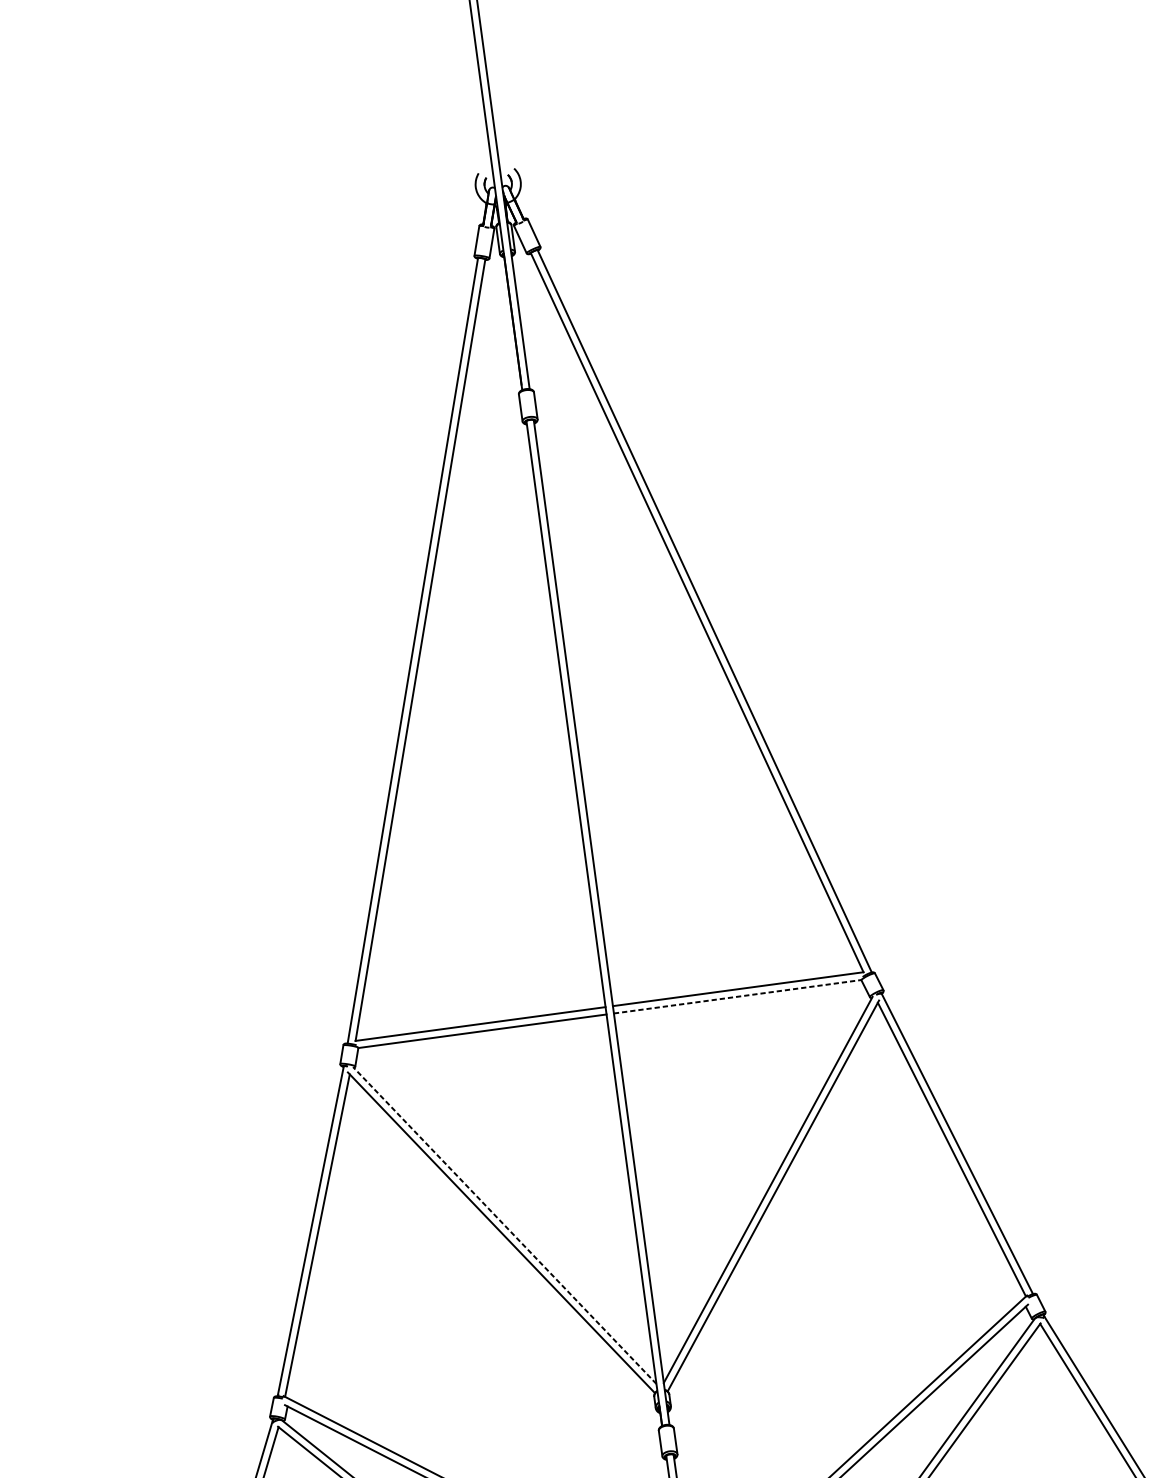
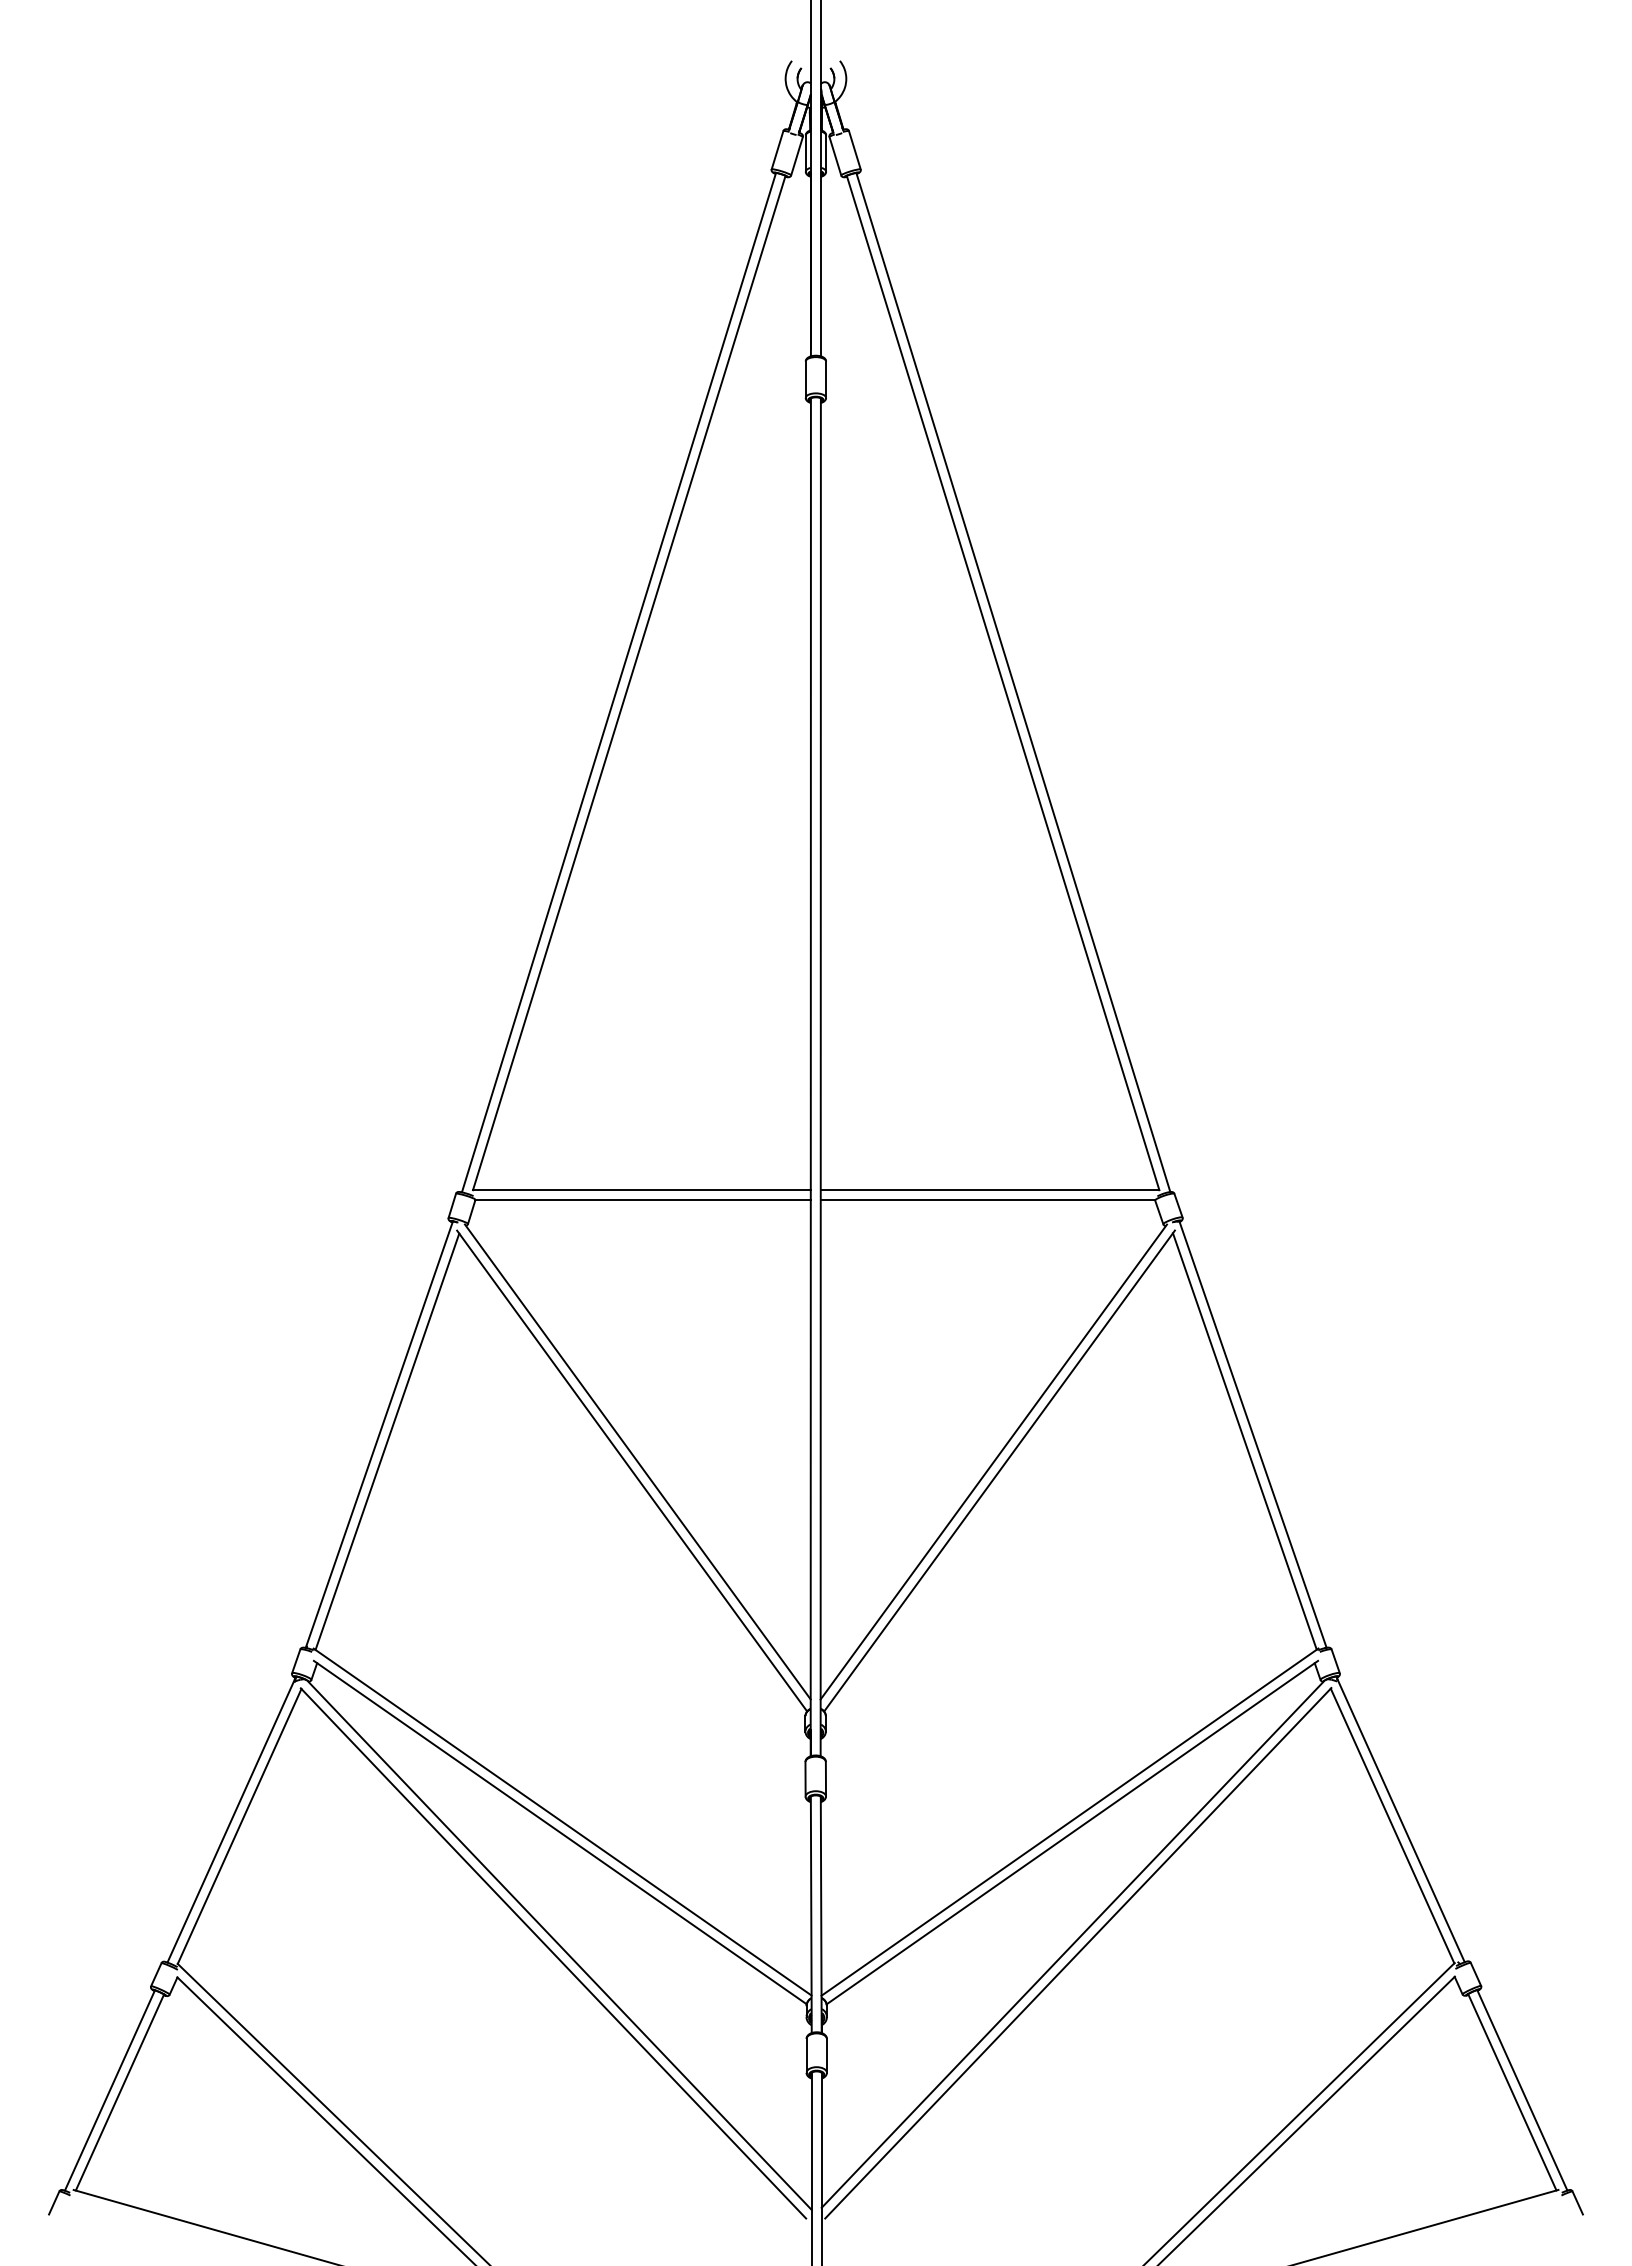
line: (738, 996) -> (988, 1200), dashed -> solid
line: (504, 1225) -> (637, 1461), dashed -> solid

